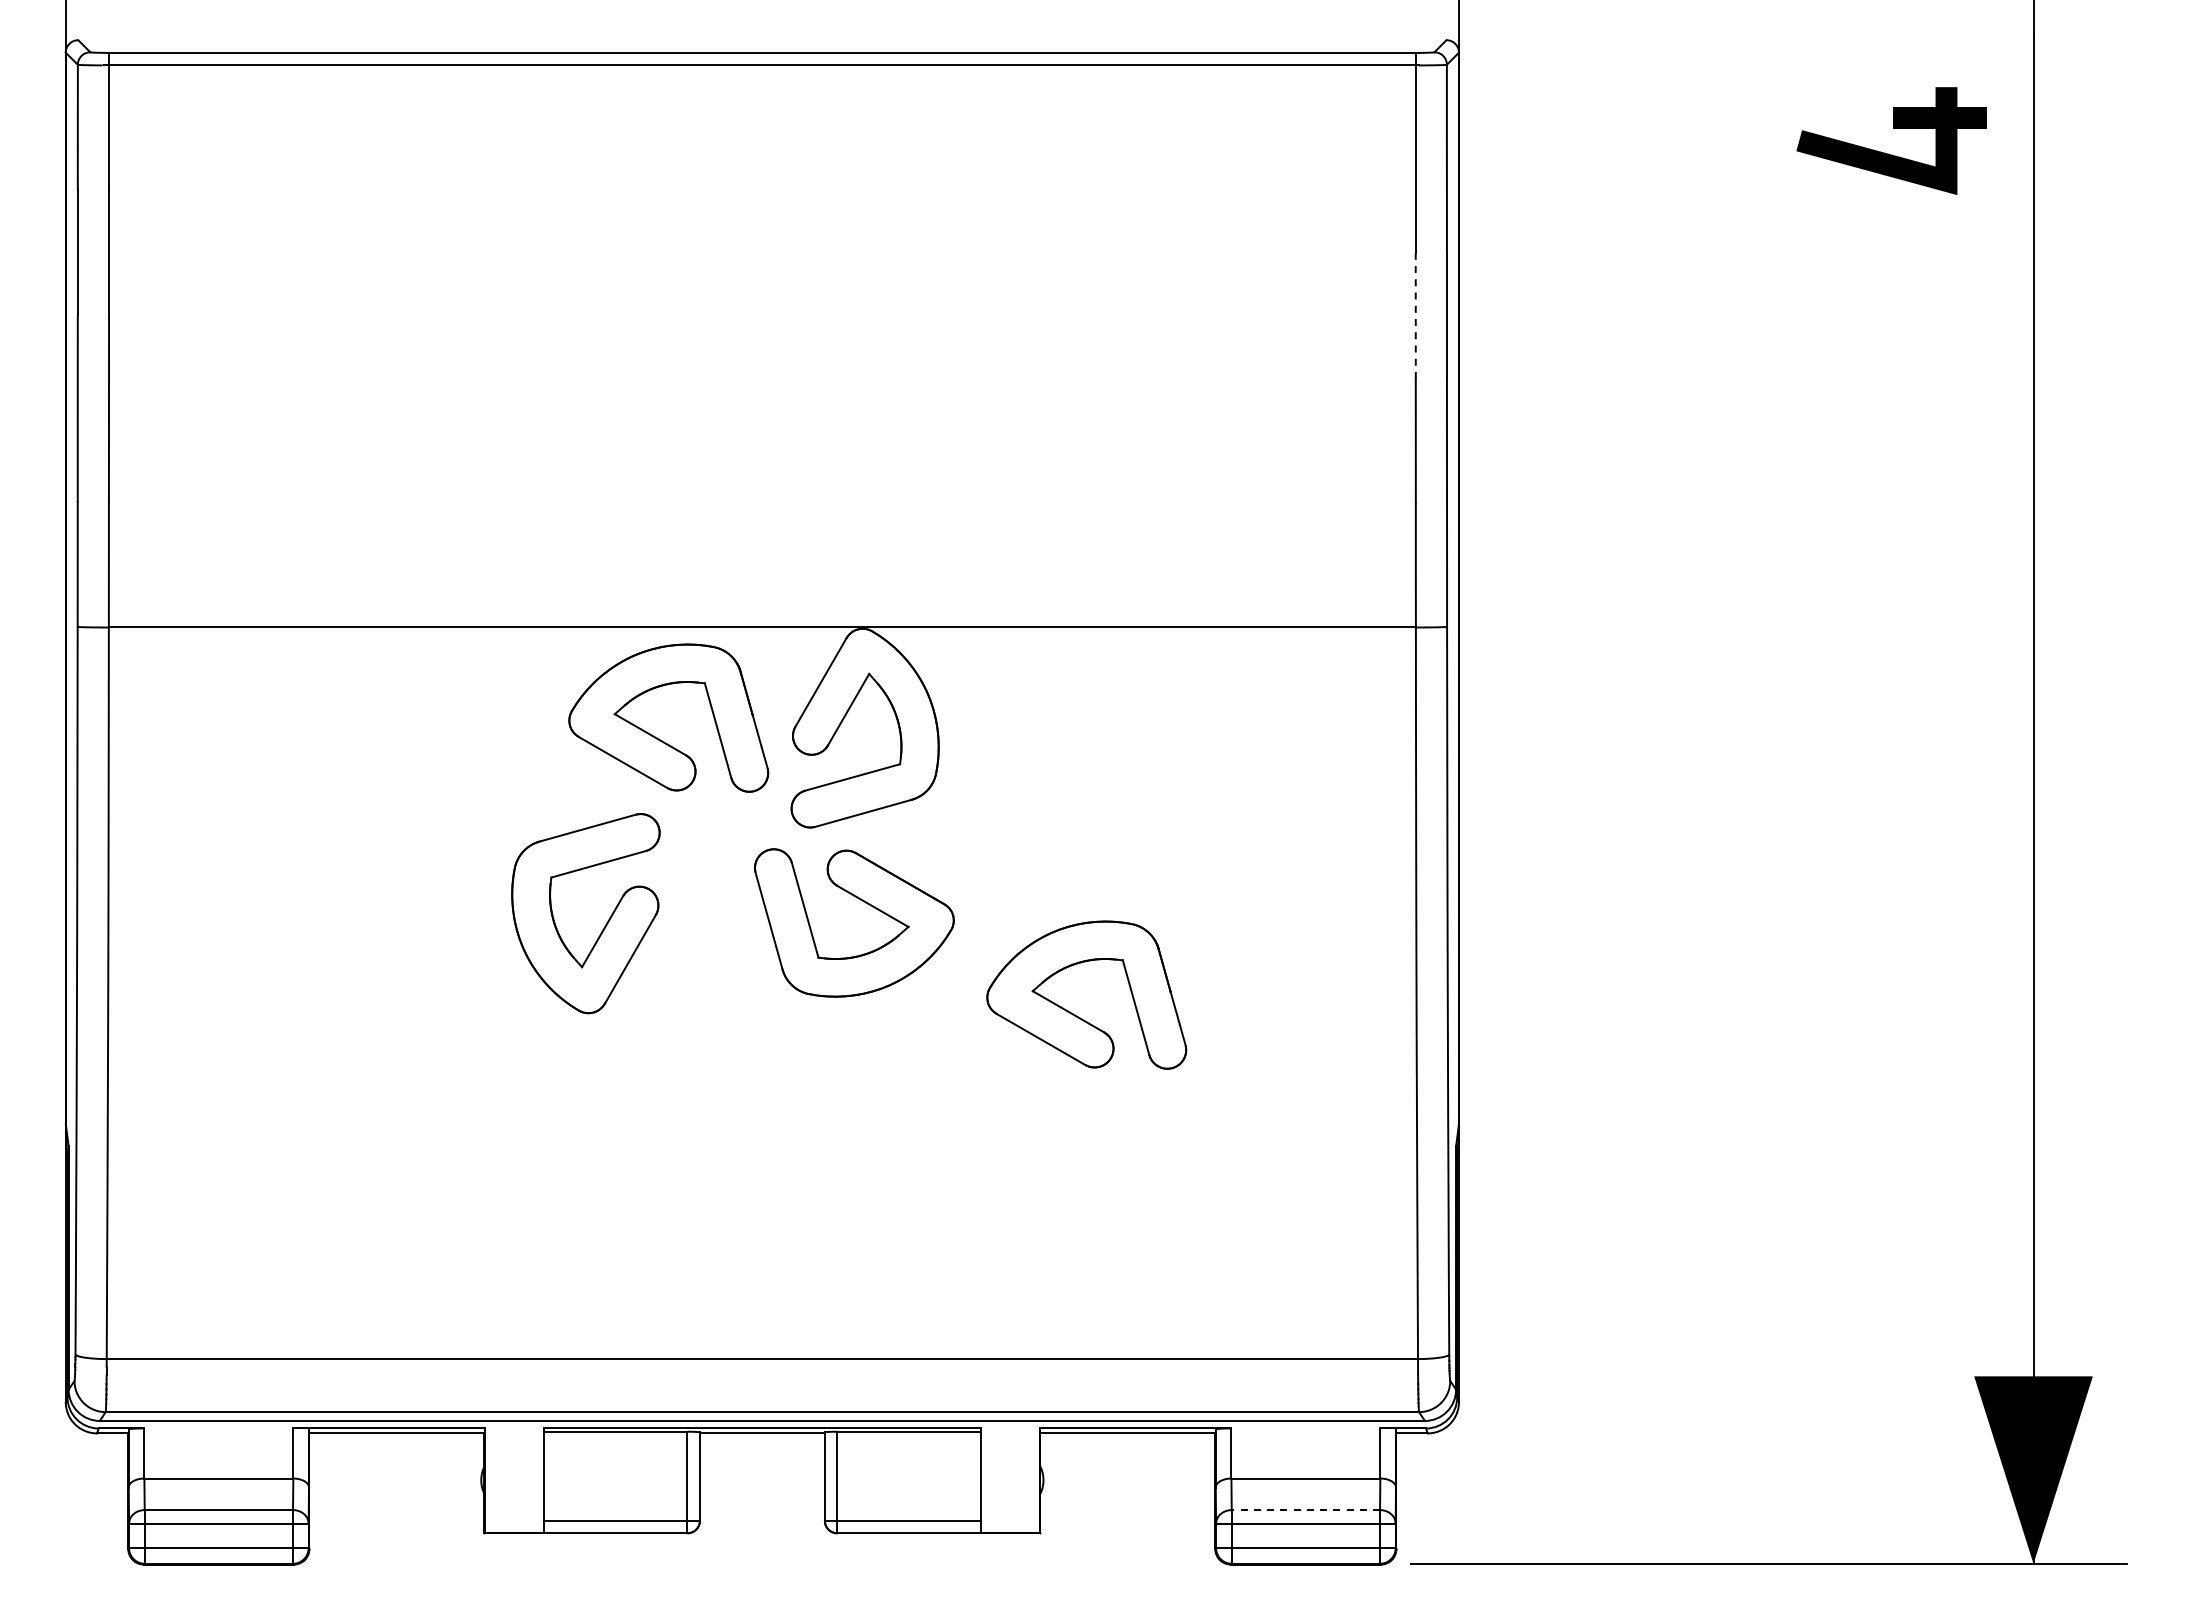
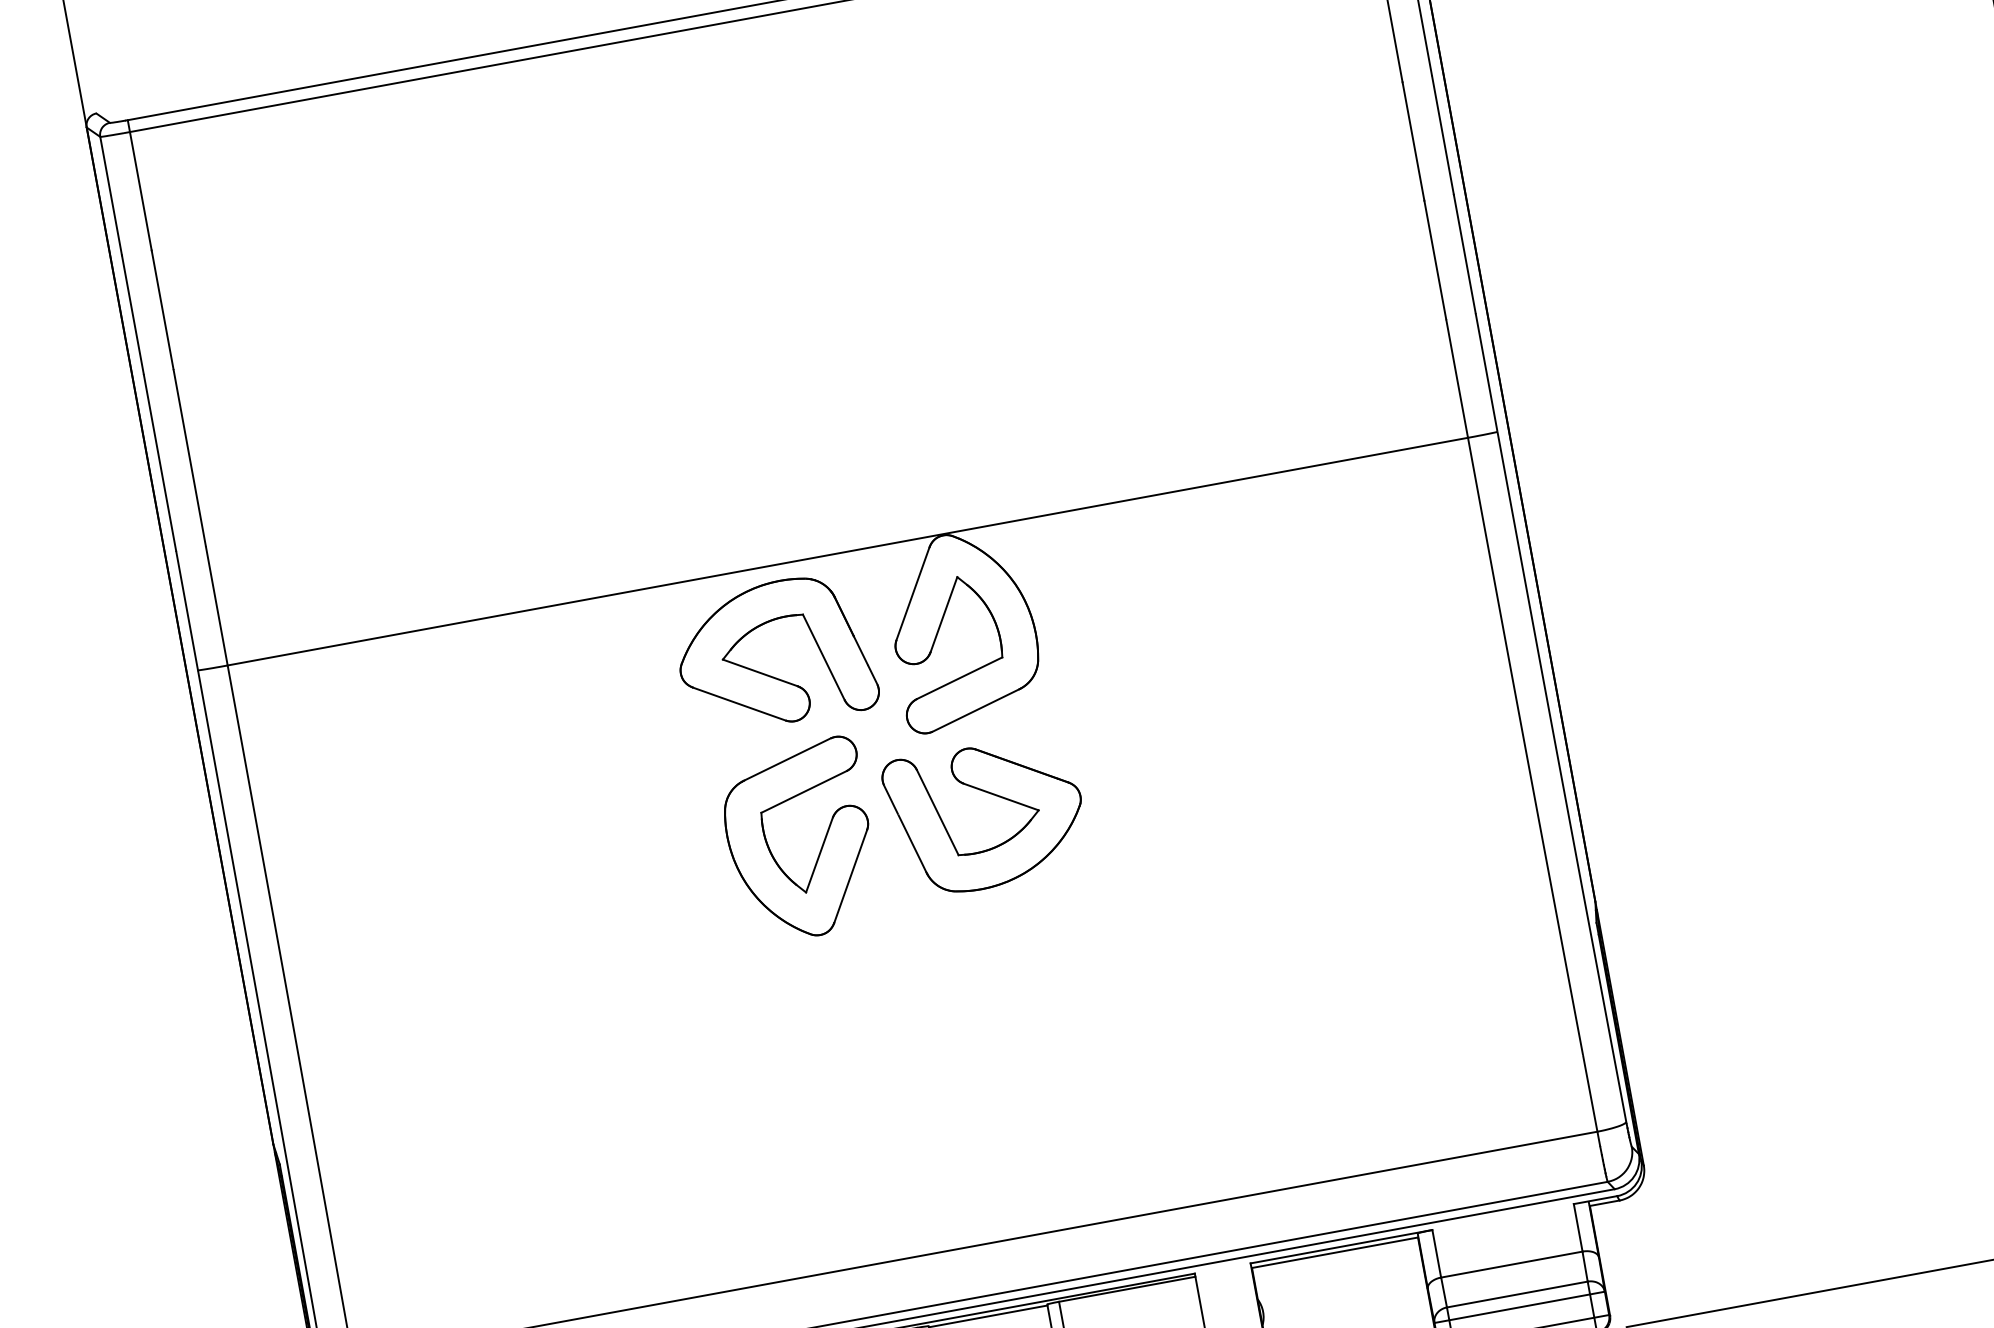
line: (1415, 315) -> (1413, 141), dashed -> solid
part: (603, 927) -> (819, 851), moved
part: (1075, 1014) -> (1212, 864), removed
line: (1305, 1510) -> (1517, 1294), dashed -> solid

